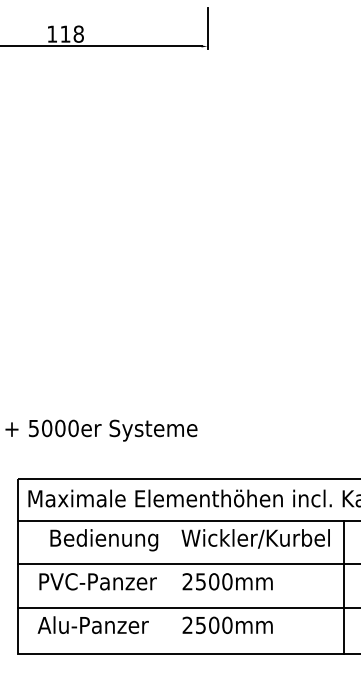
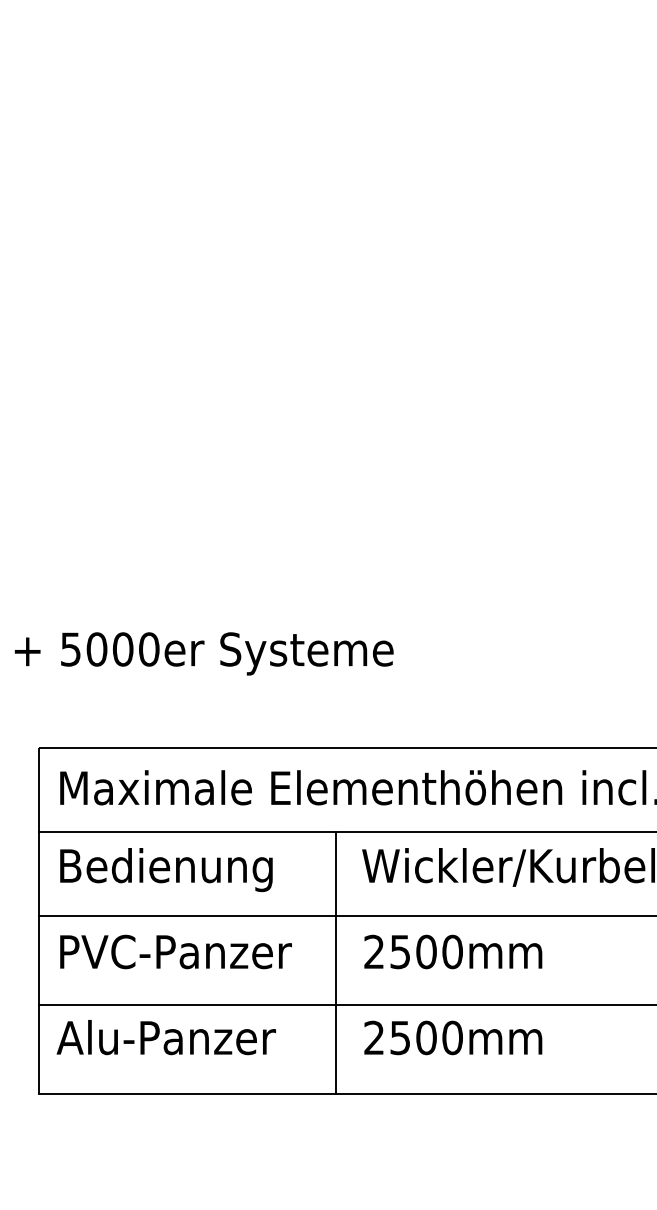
text: (104, 540) -> (166, 870), moved
text: (97, 581) -> (174, 951), moved
line: (168, 586) -> (336, 961), added
text: (92, 624) -> (164, 1036), moved

